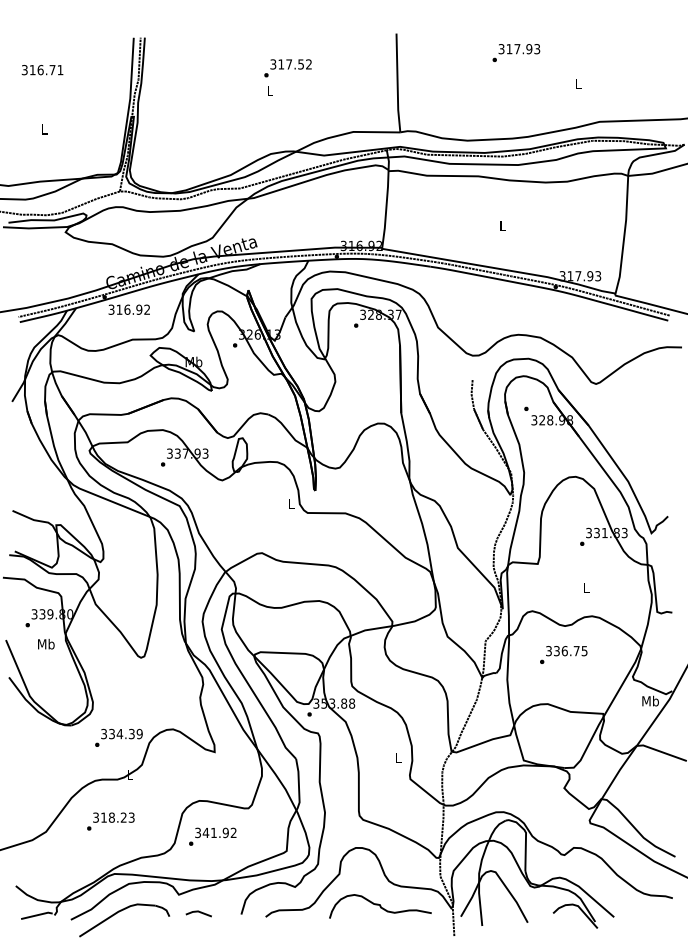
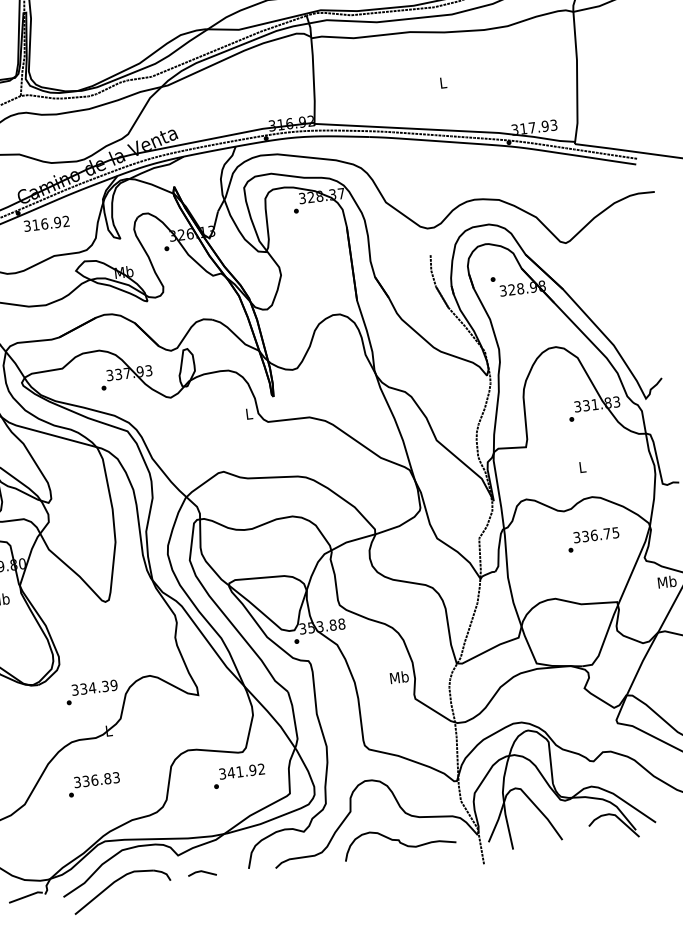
text: (563, 654) -> (593, 539), moved
text: (398, 757) -> (399, 676), L -> Mb
text: (113, 817) -> (96, 779), 318.23 -> 336.83
text: (212, 836) -> (238, 775), moved

